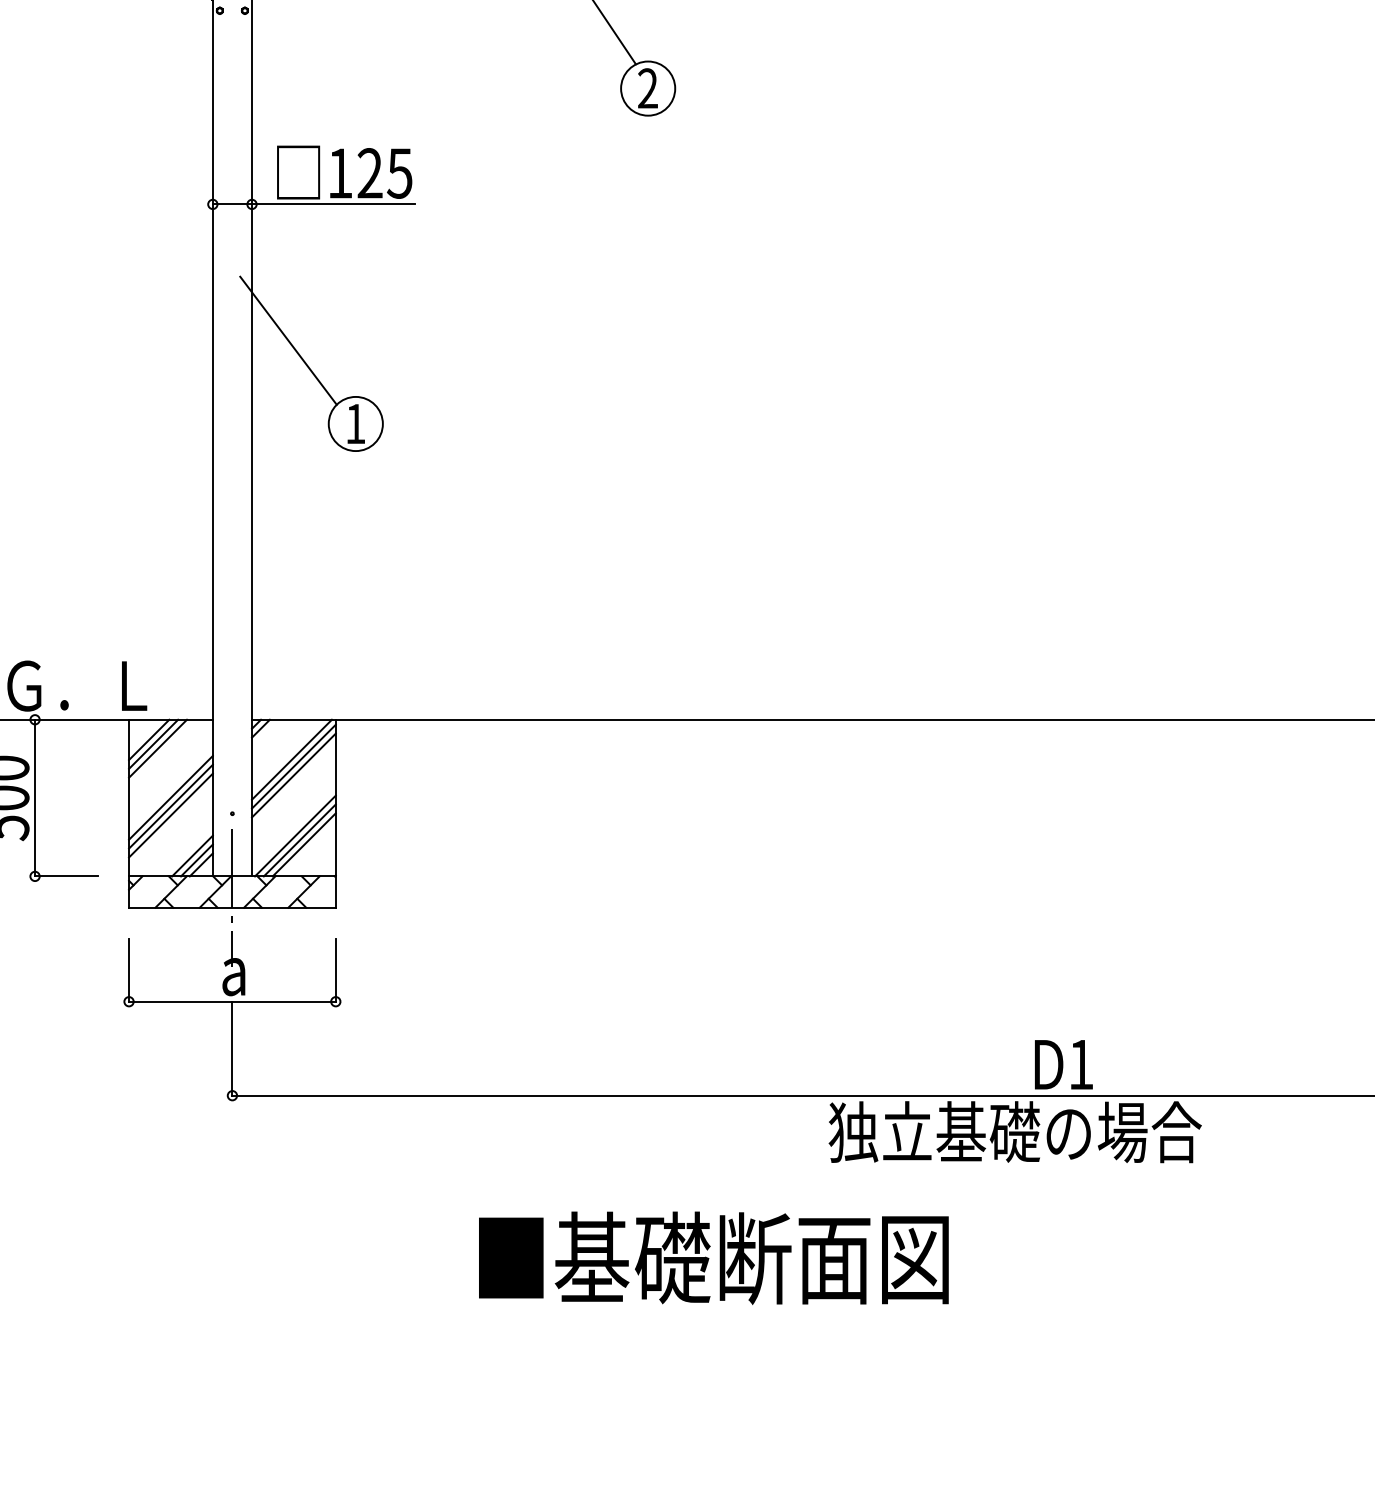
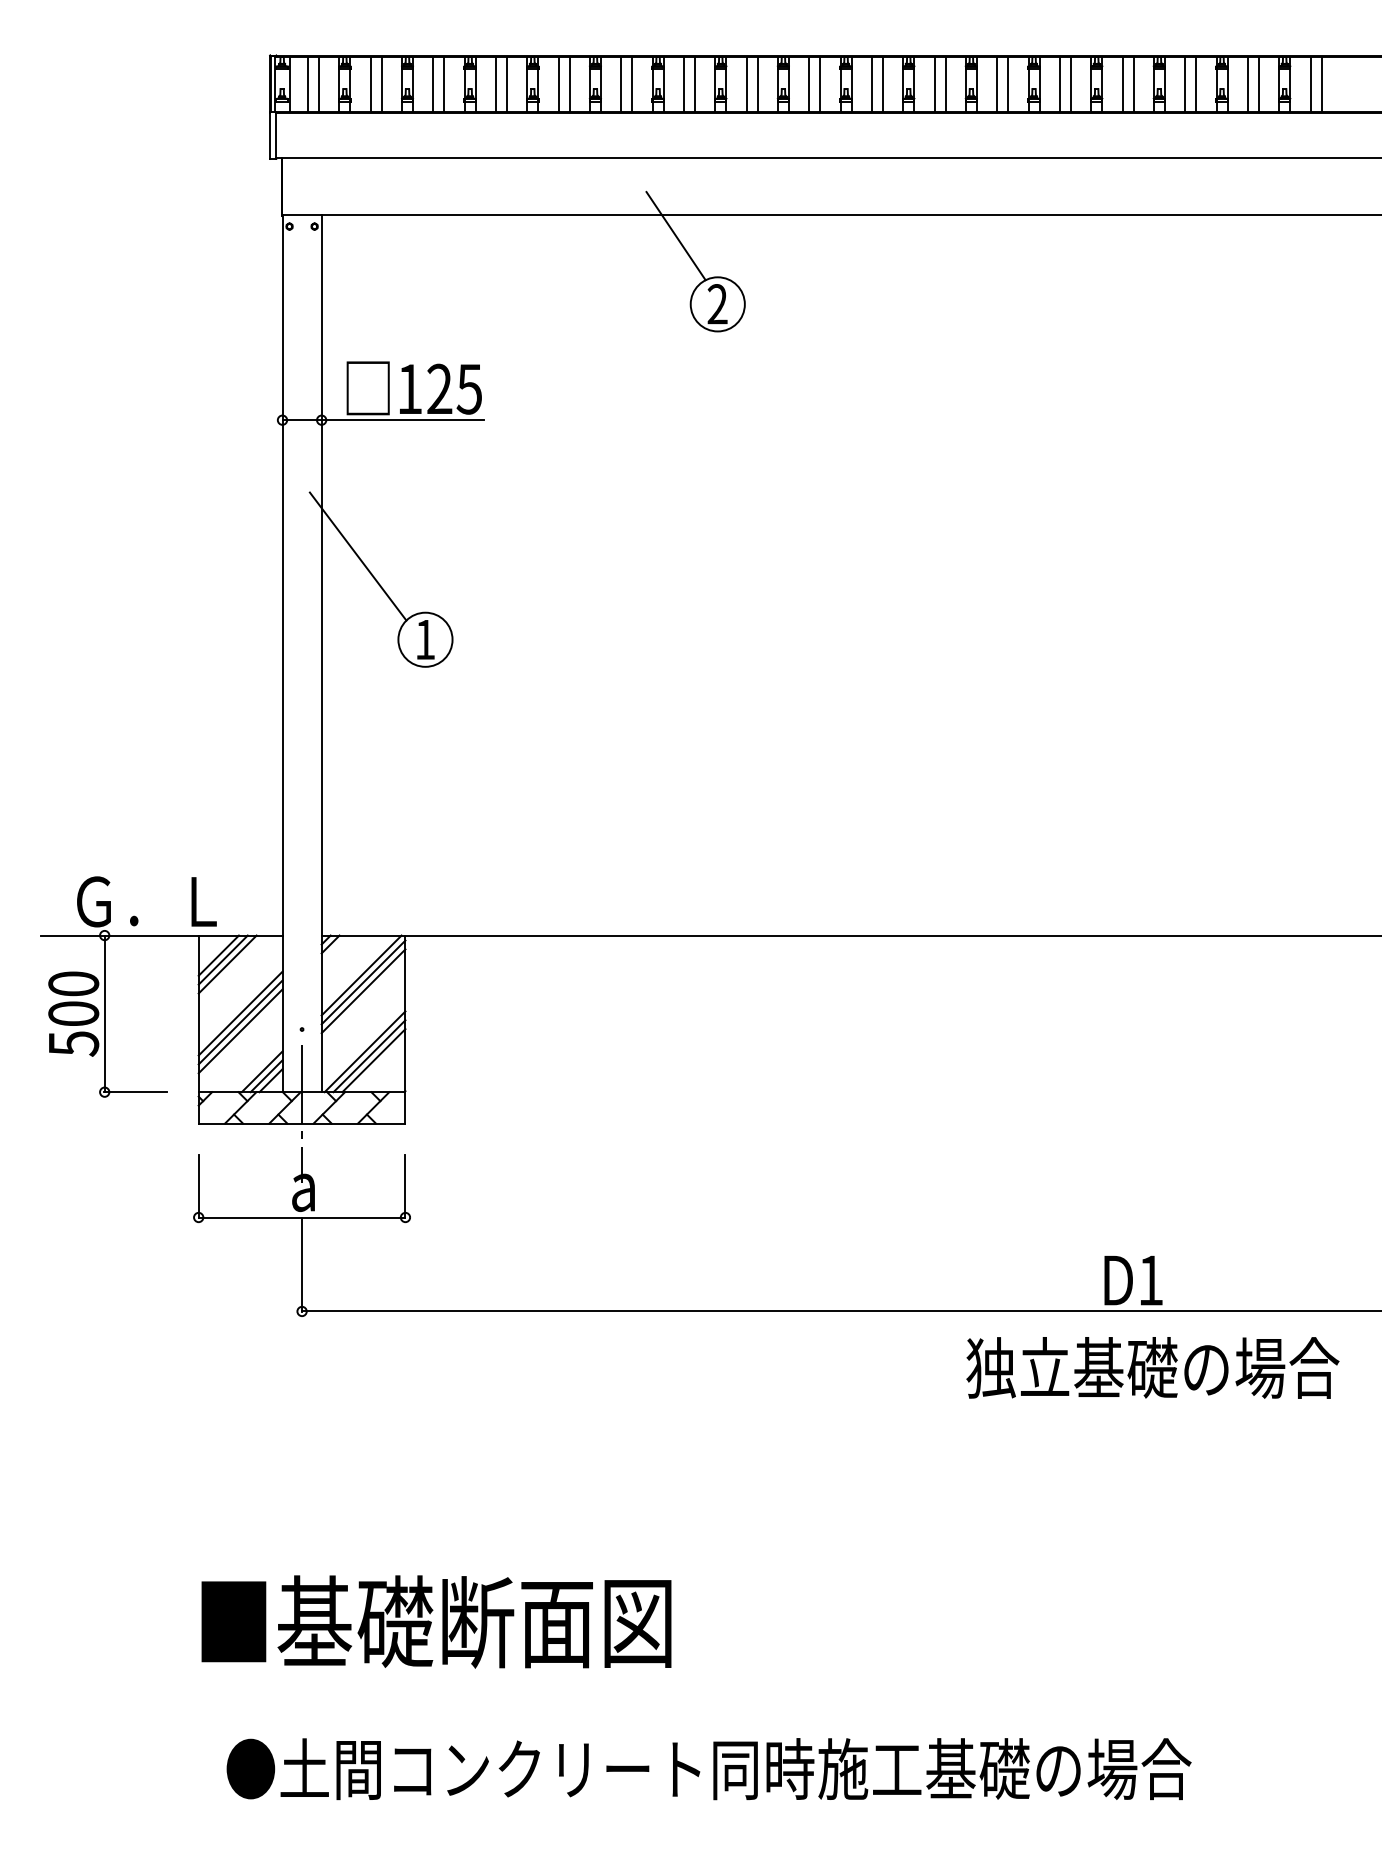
text: (1014, 1131) -> (1152, 1367), moved
text: (713, 1257) -> (436, 1621), moved

